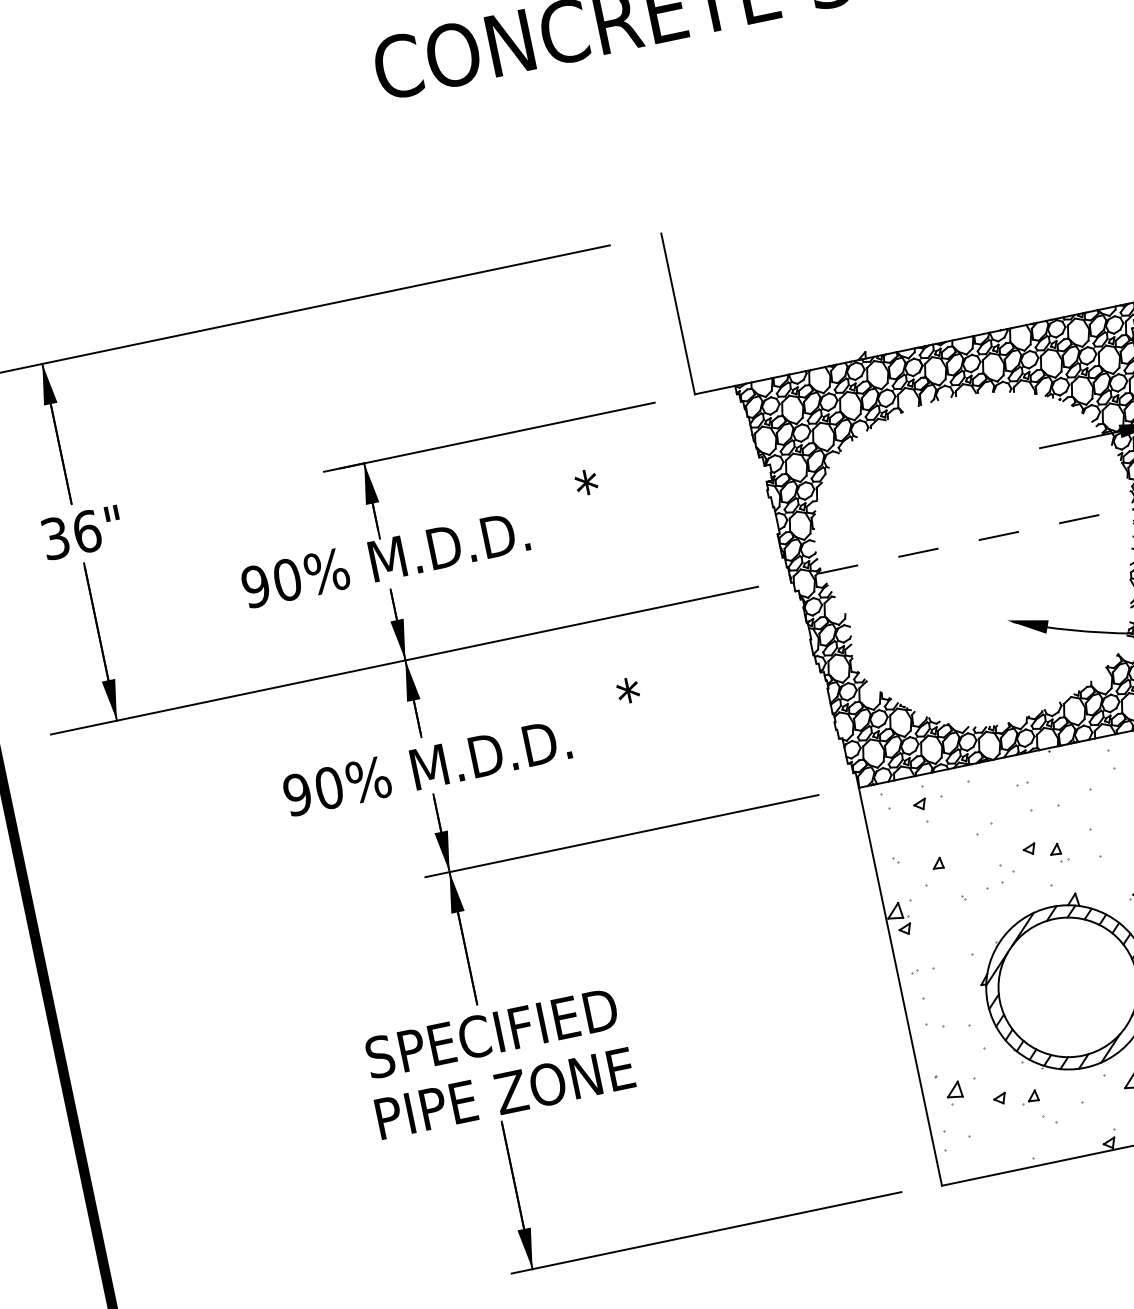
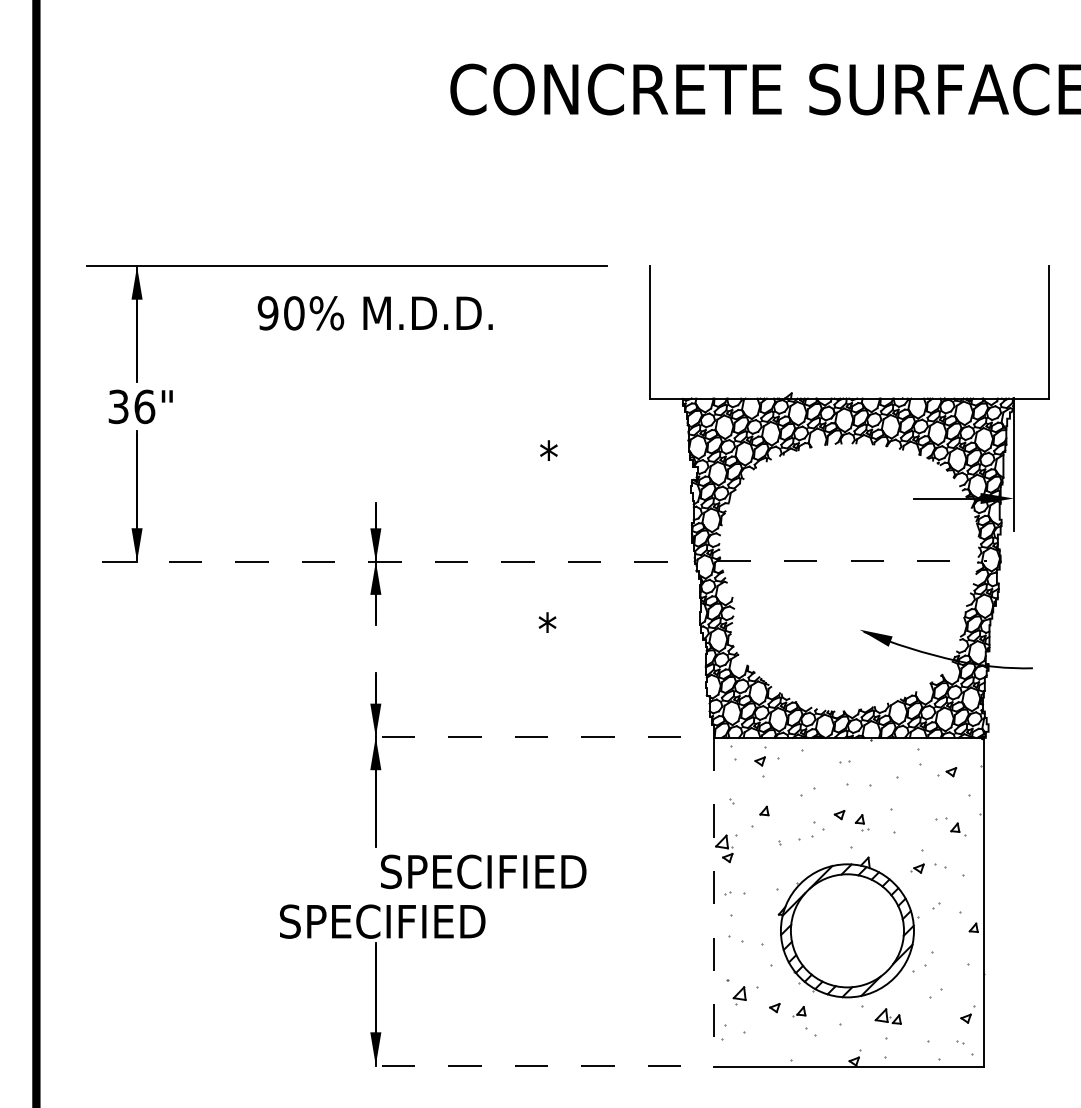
part: (447, 527) -> (431, 463), removed
line: (404, 660) -> (375, 561), solid -> dashed
text: (426, 768) -> (374, 313), moved
line: (621, 835) -> (518, 736), solid -> dashed
line: (900, 986) -> (714, 902), solid -> dashed
text: (491, 1033) -> (483, 871), moved
text: (504, 1093) -> (382, 921), PIPE ZONE -> SPECIFIED
line: (706, 1232) -> (519, 1065), solid -> dashed

